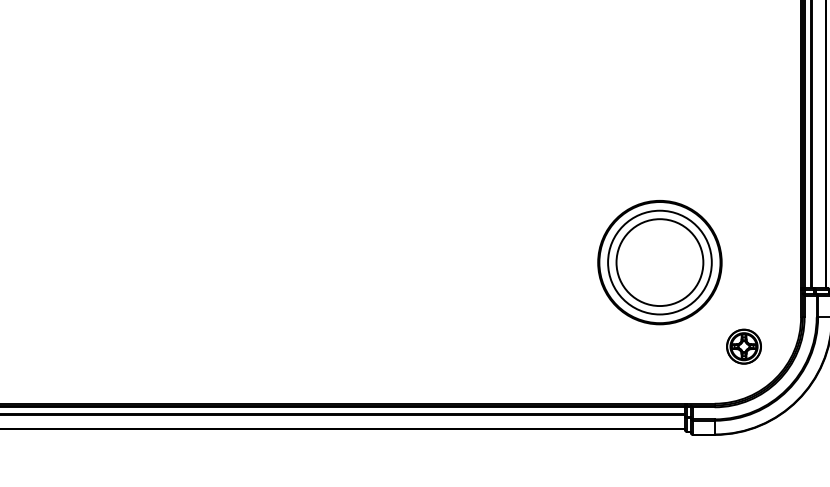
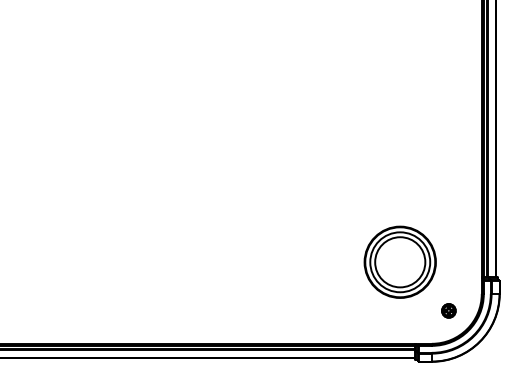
part: (743, 346) -> (448, 310), size x0.7

